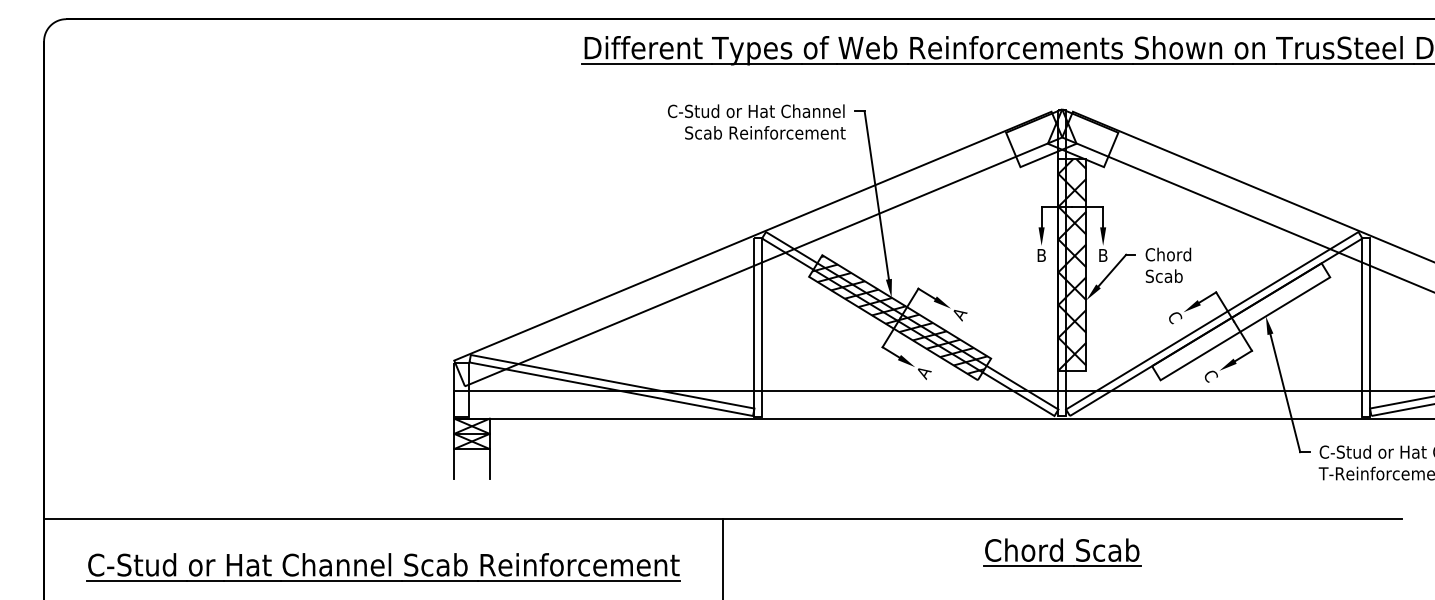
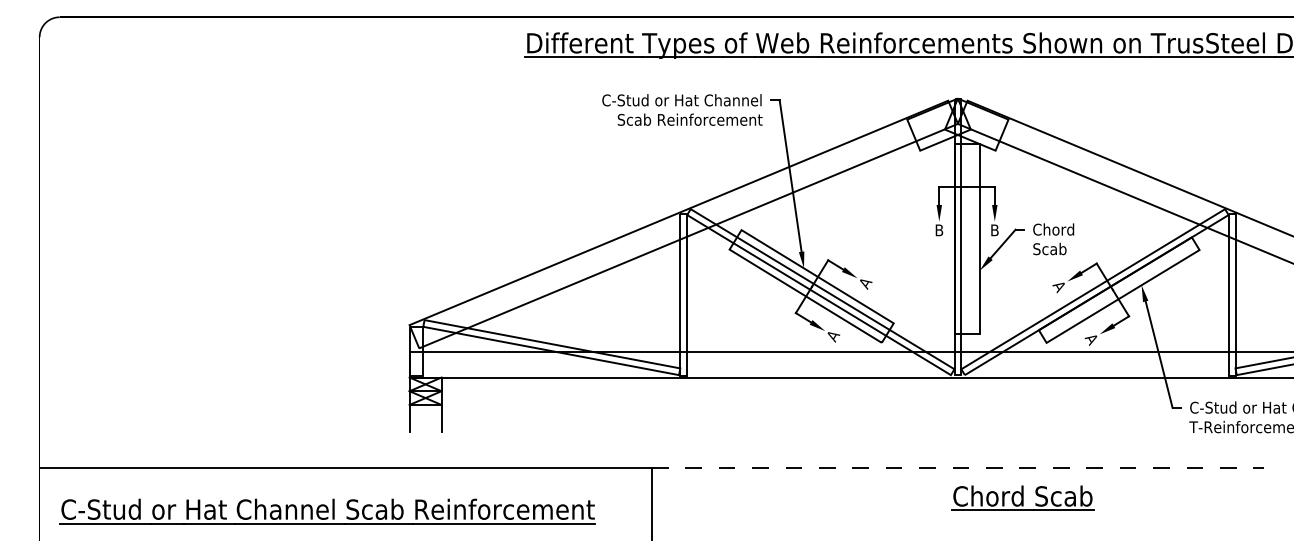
hatch: (1071, 264) -> (966, 238), removed
hatch: (899, 315) -> (811, 284), removed
text: (1174, 318) -> (1059, 287), C -> A
text: (1210, 376) -> (1091, 339), C -> A
line: (1062, 519) -> (958, 468), solid -> dashed
part: (1061, 551) -> (1022, 497), moved
part: (383, 567) -> (327, 511), moved

